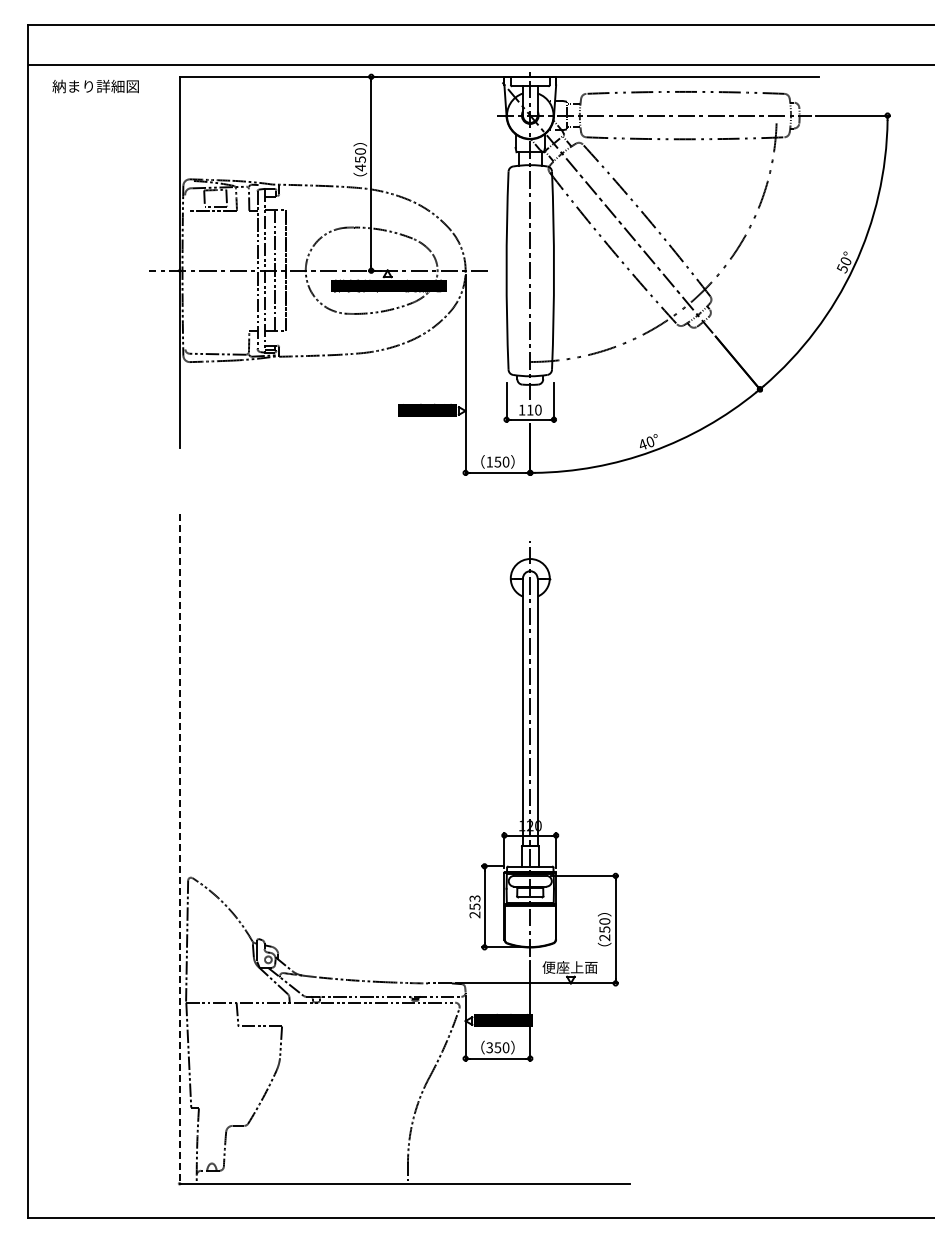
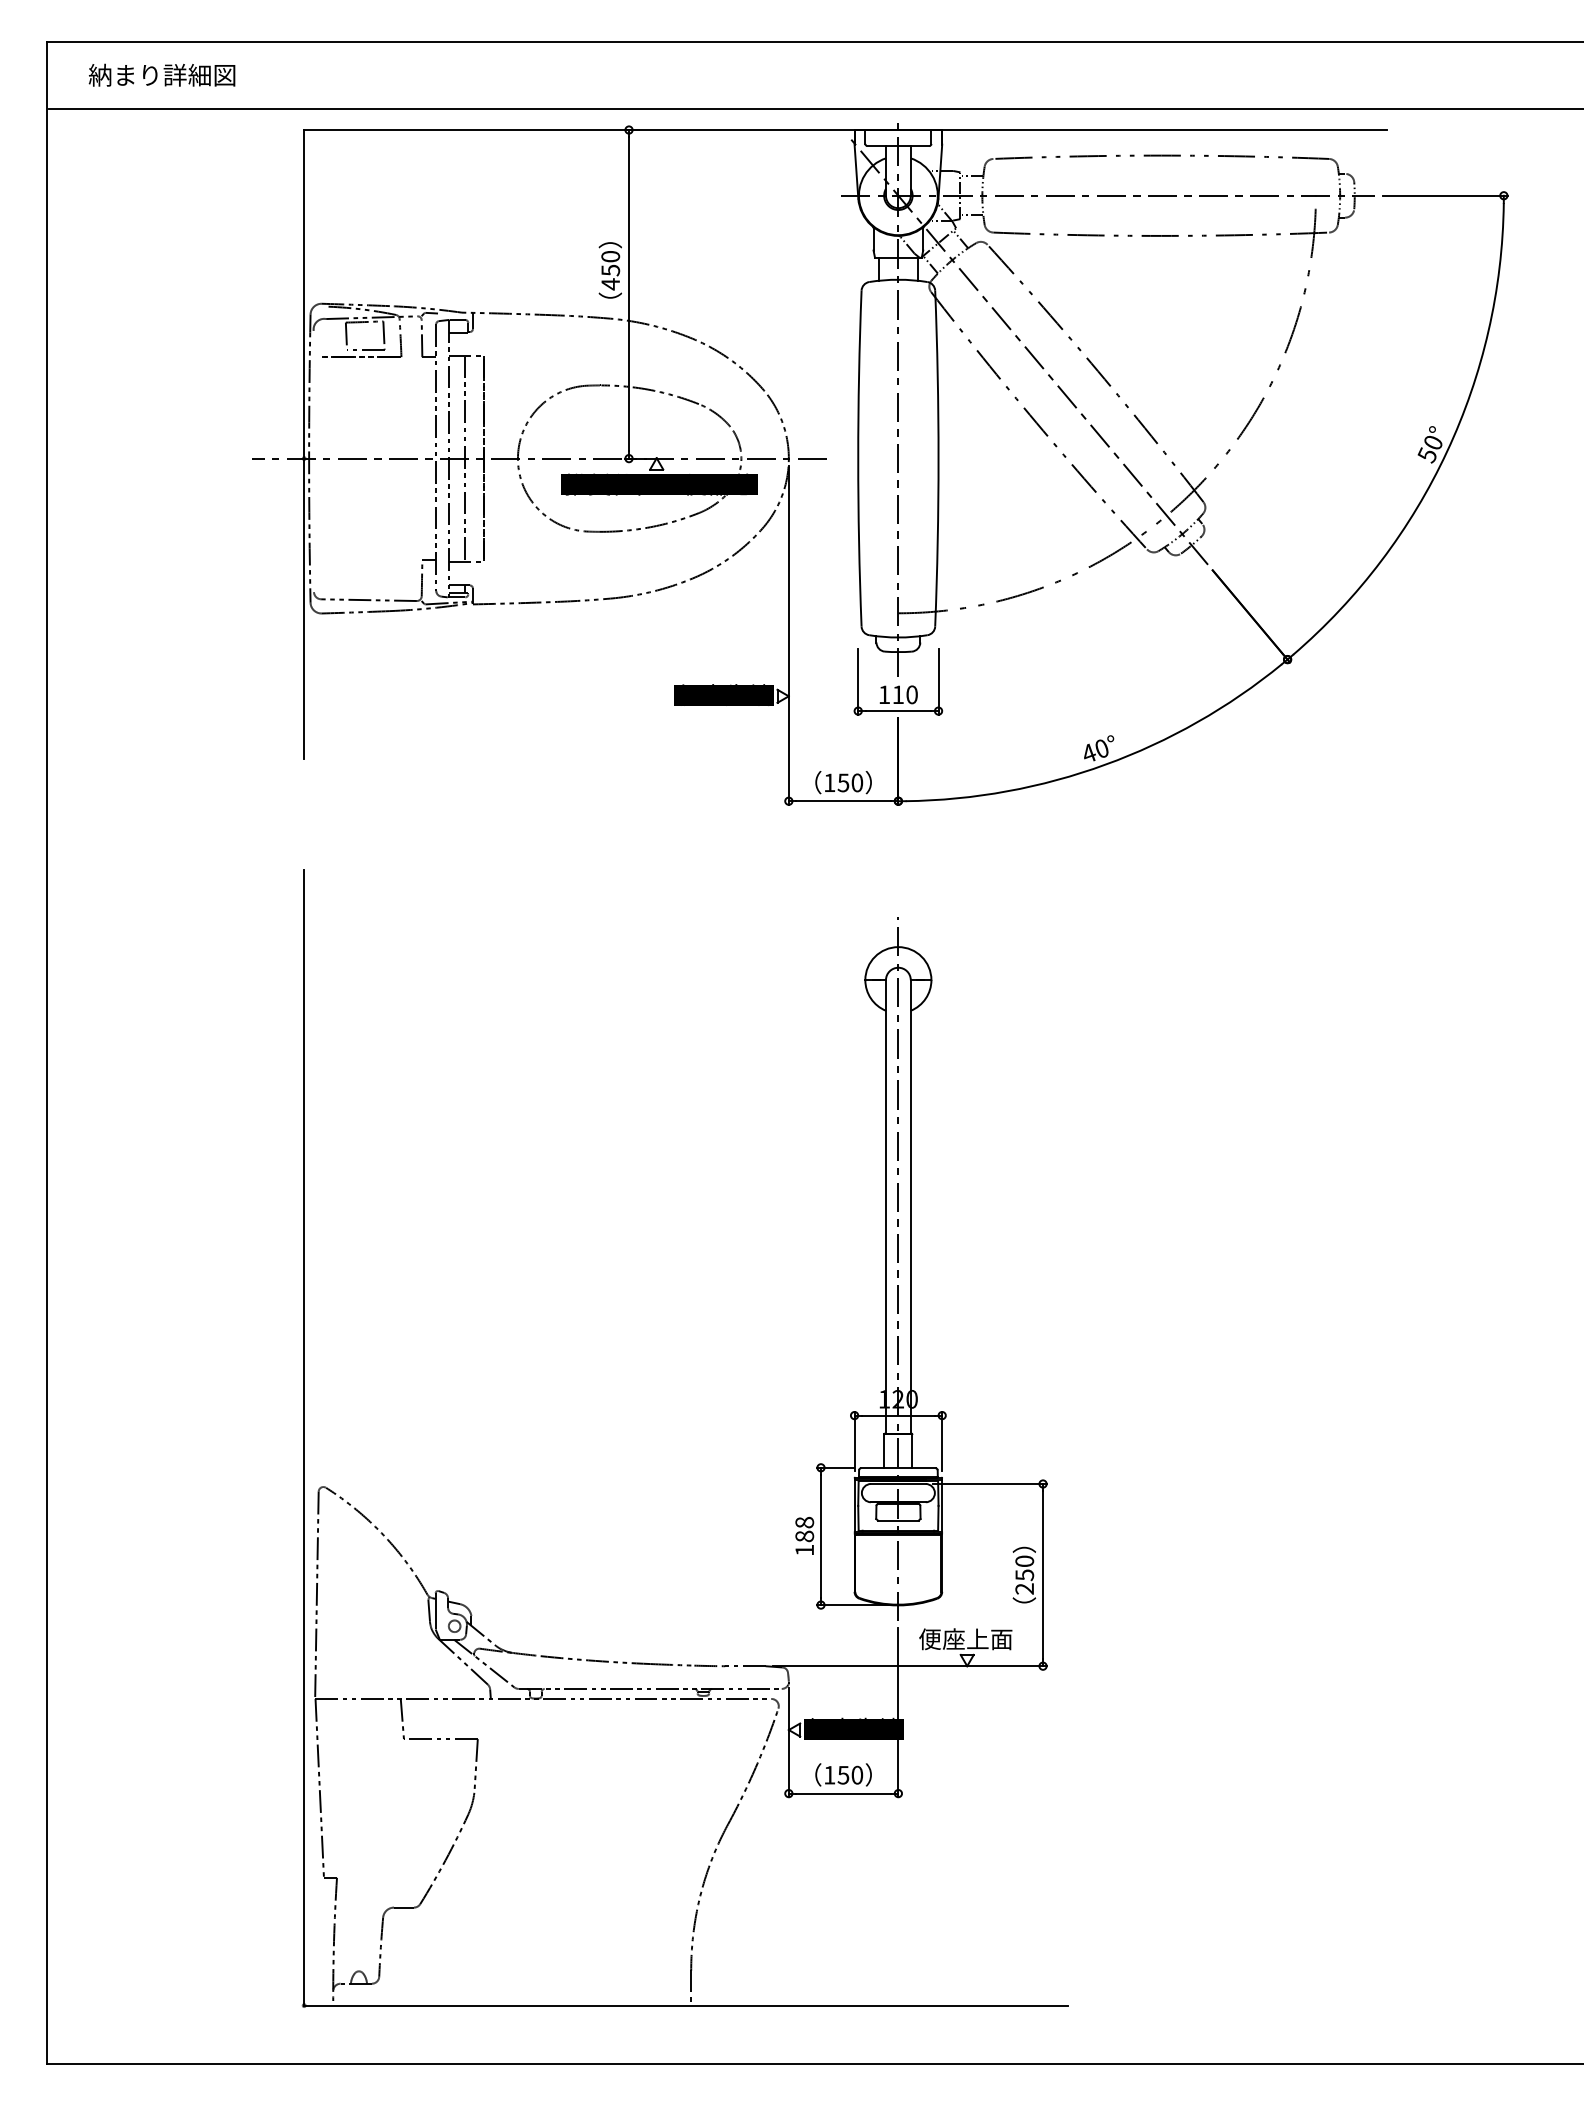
text: (95, 86) -> (161, 75), moved
line: (179, 849) -> (304, 1439), dashed -> solid
text: (474, 906) -> (803, 1535), 253 -> 188
text: (489, 1047) -> (829, 1774), 350 -> 150

